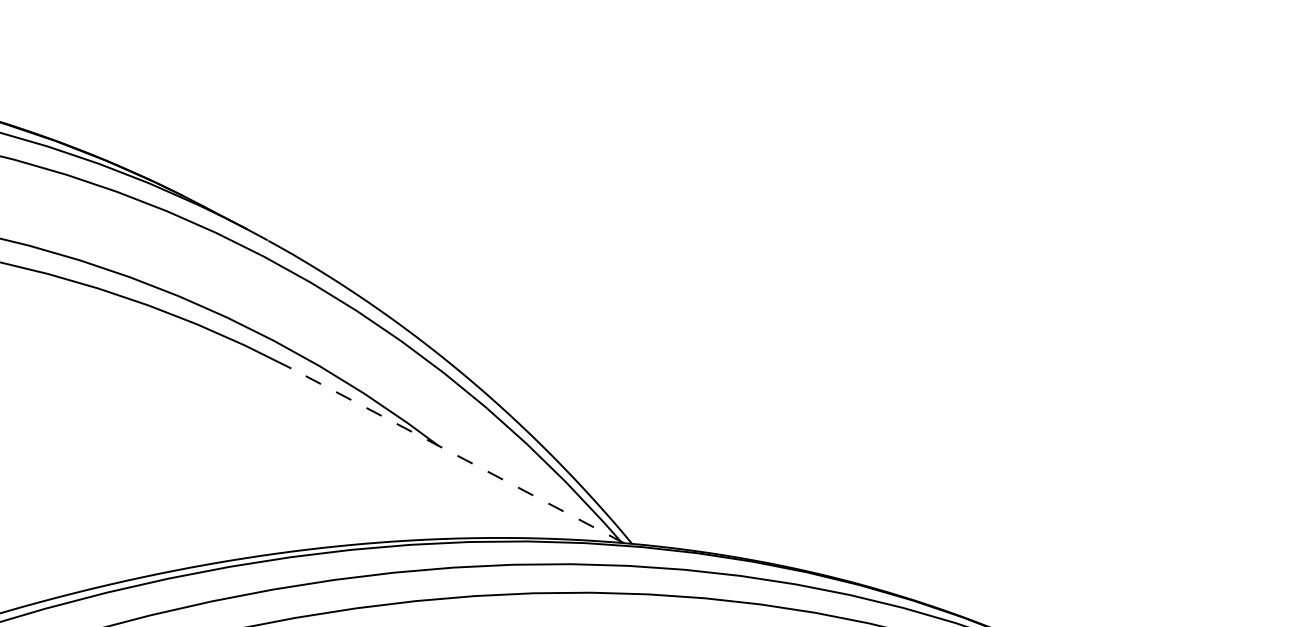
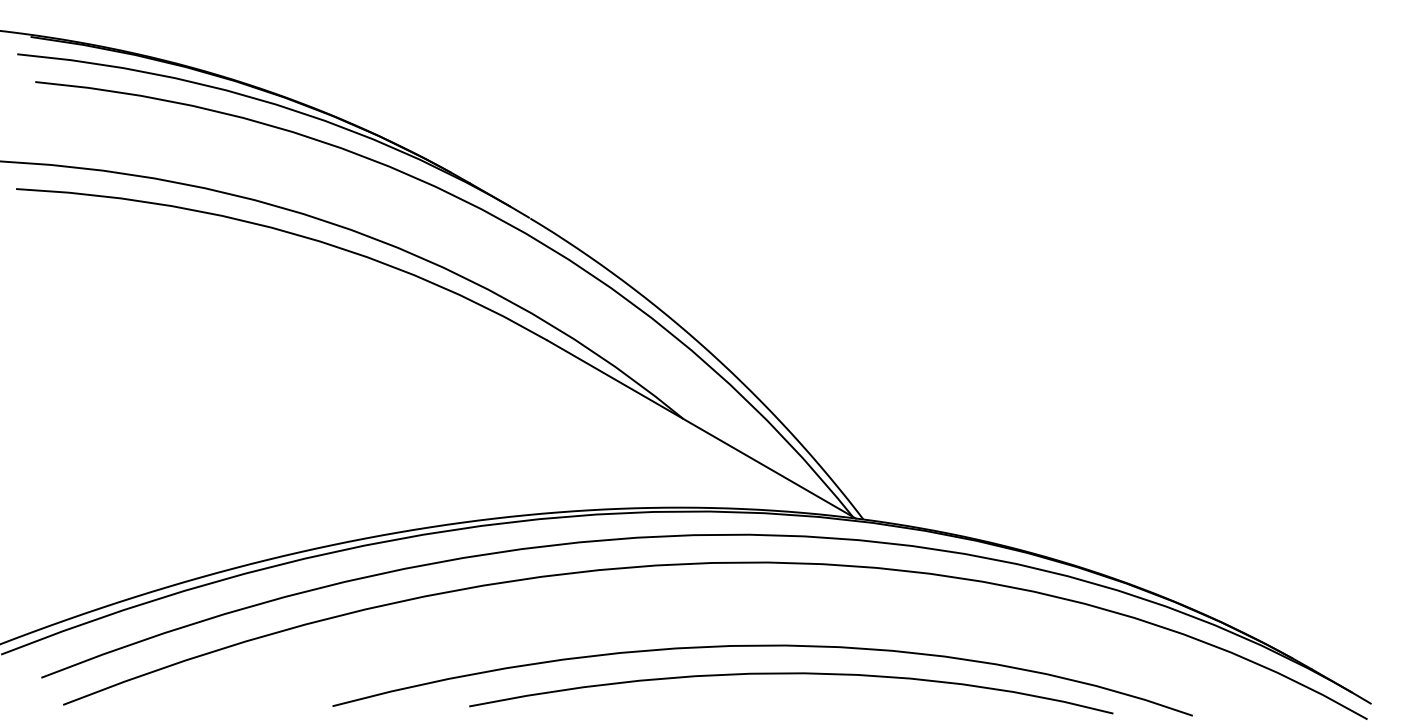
line: (457, 455) -> (701, 429), dashed -> solid

